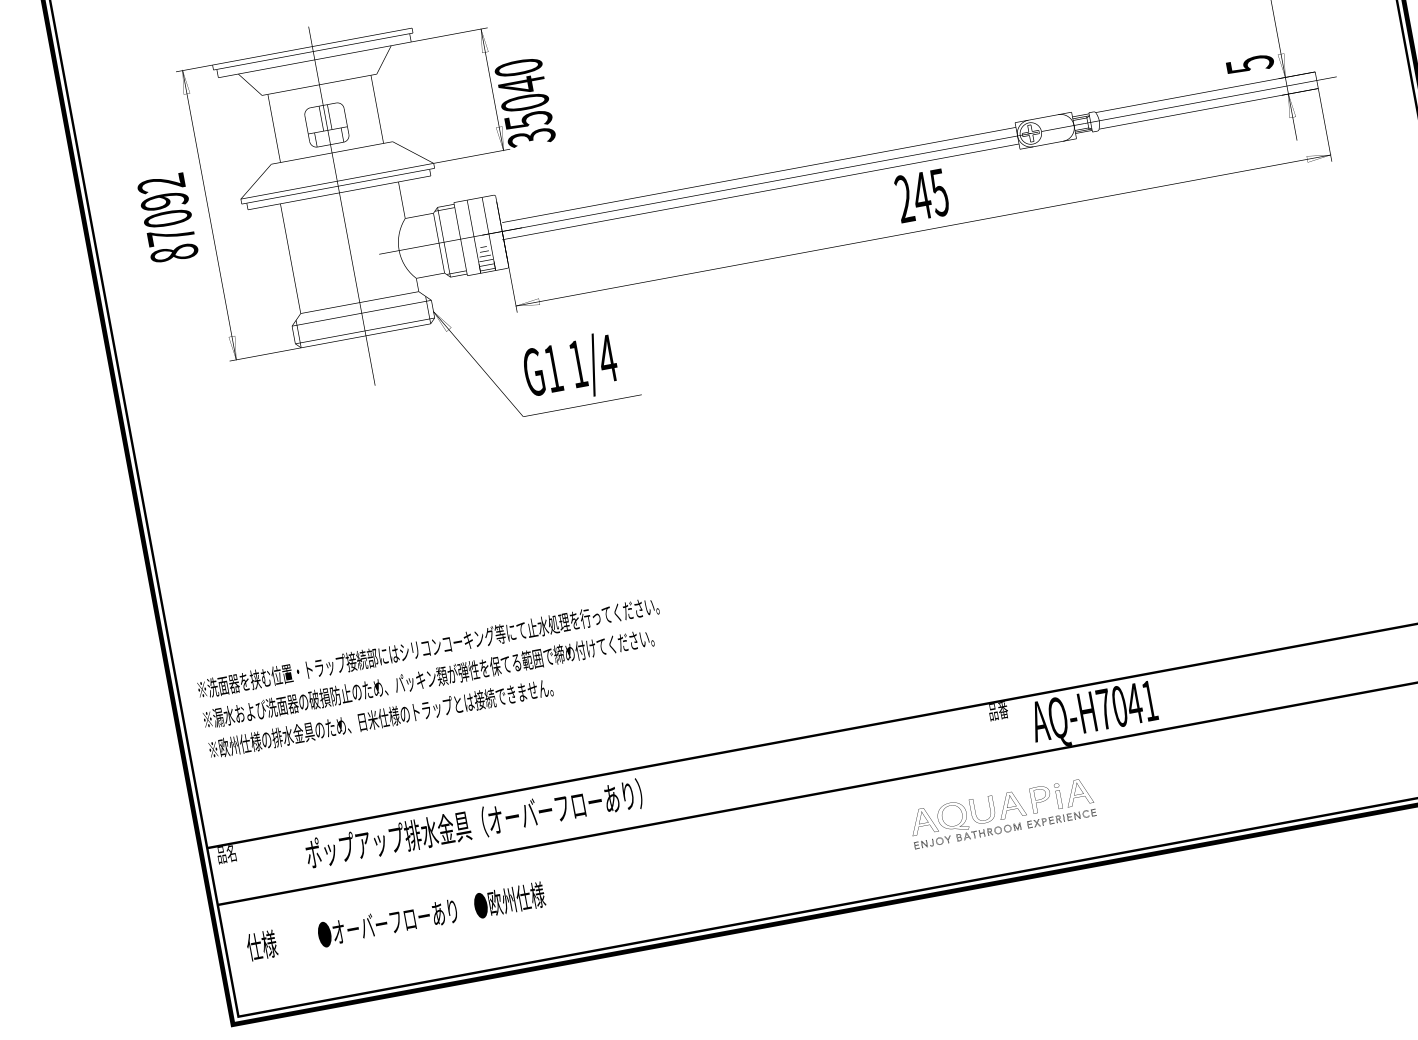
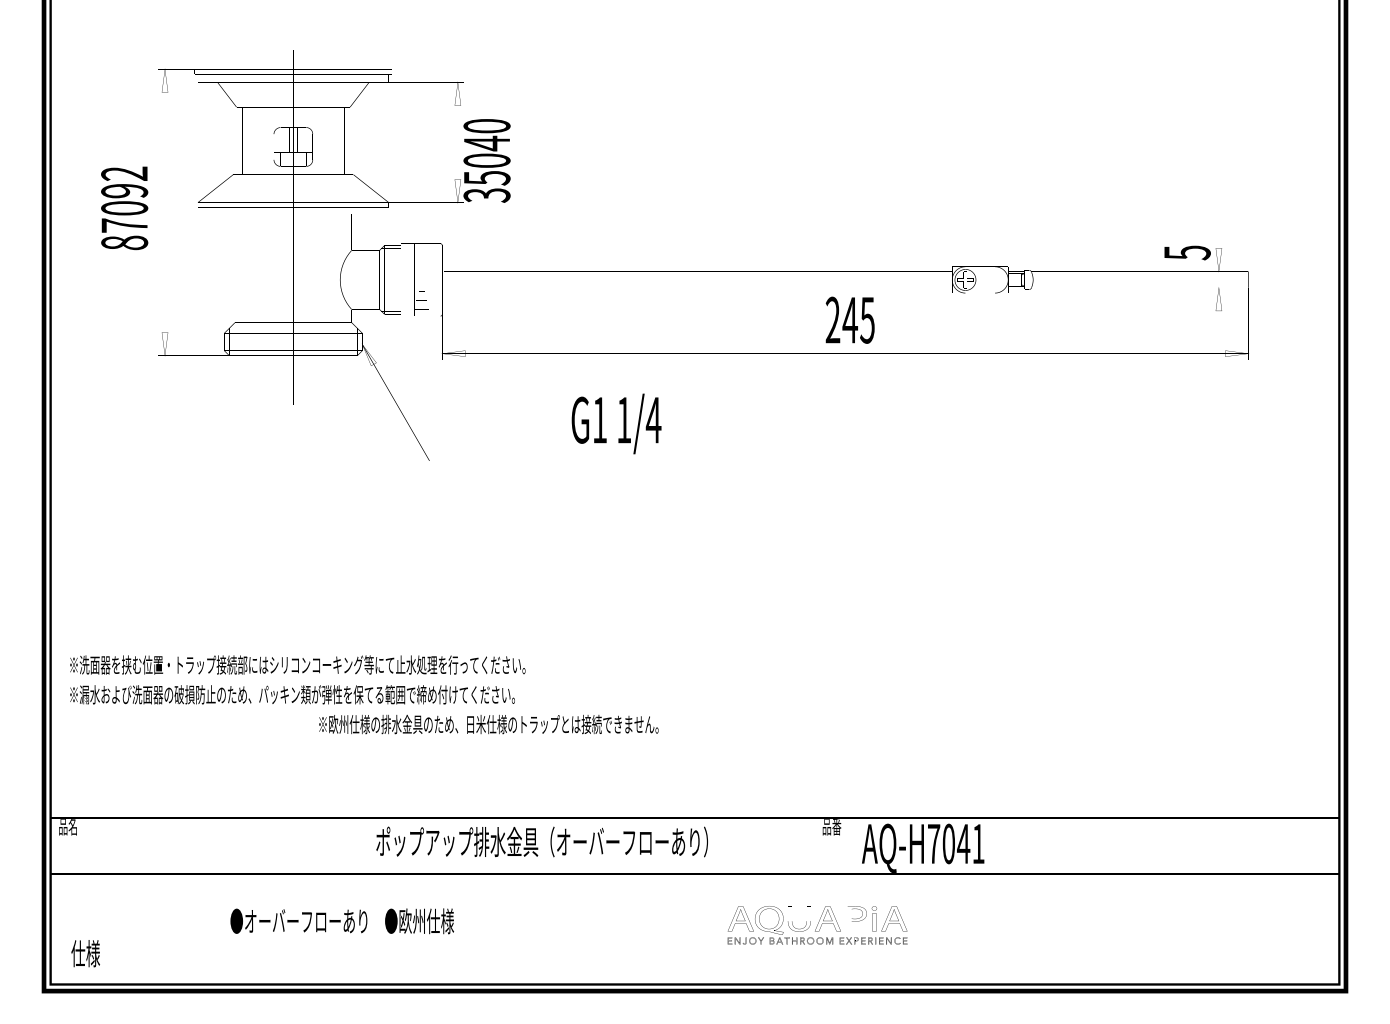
text: (570, 368) -> (616, 423), moved
text: (380, 718) -> (488, 724), moved
text: (473, 823) -> (541, 841), moved
text: (430, 915) -> (341, 921), moved
text: (261, 945) -> (85, 953), moved

